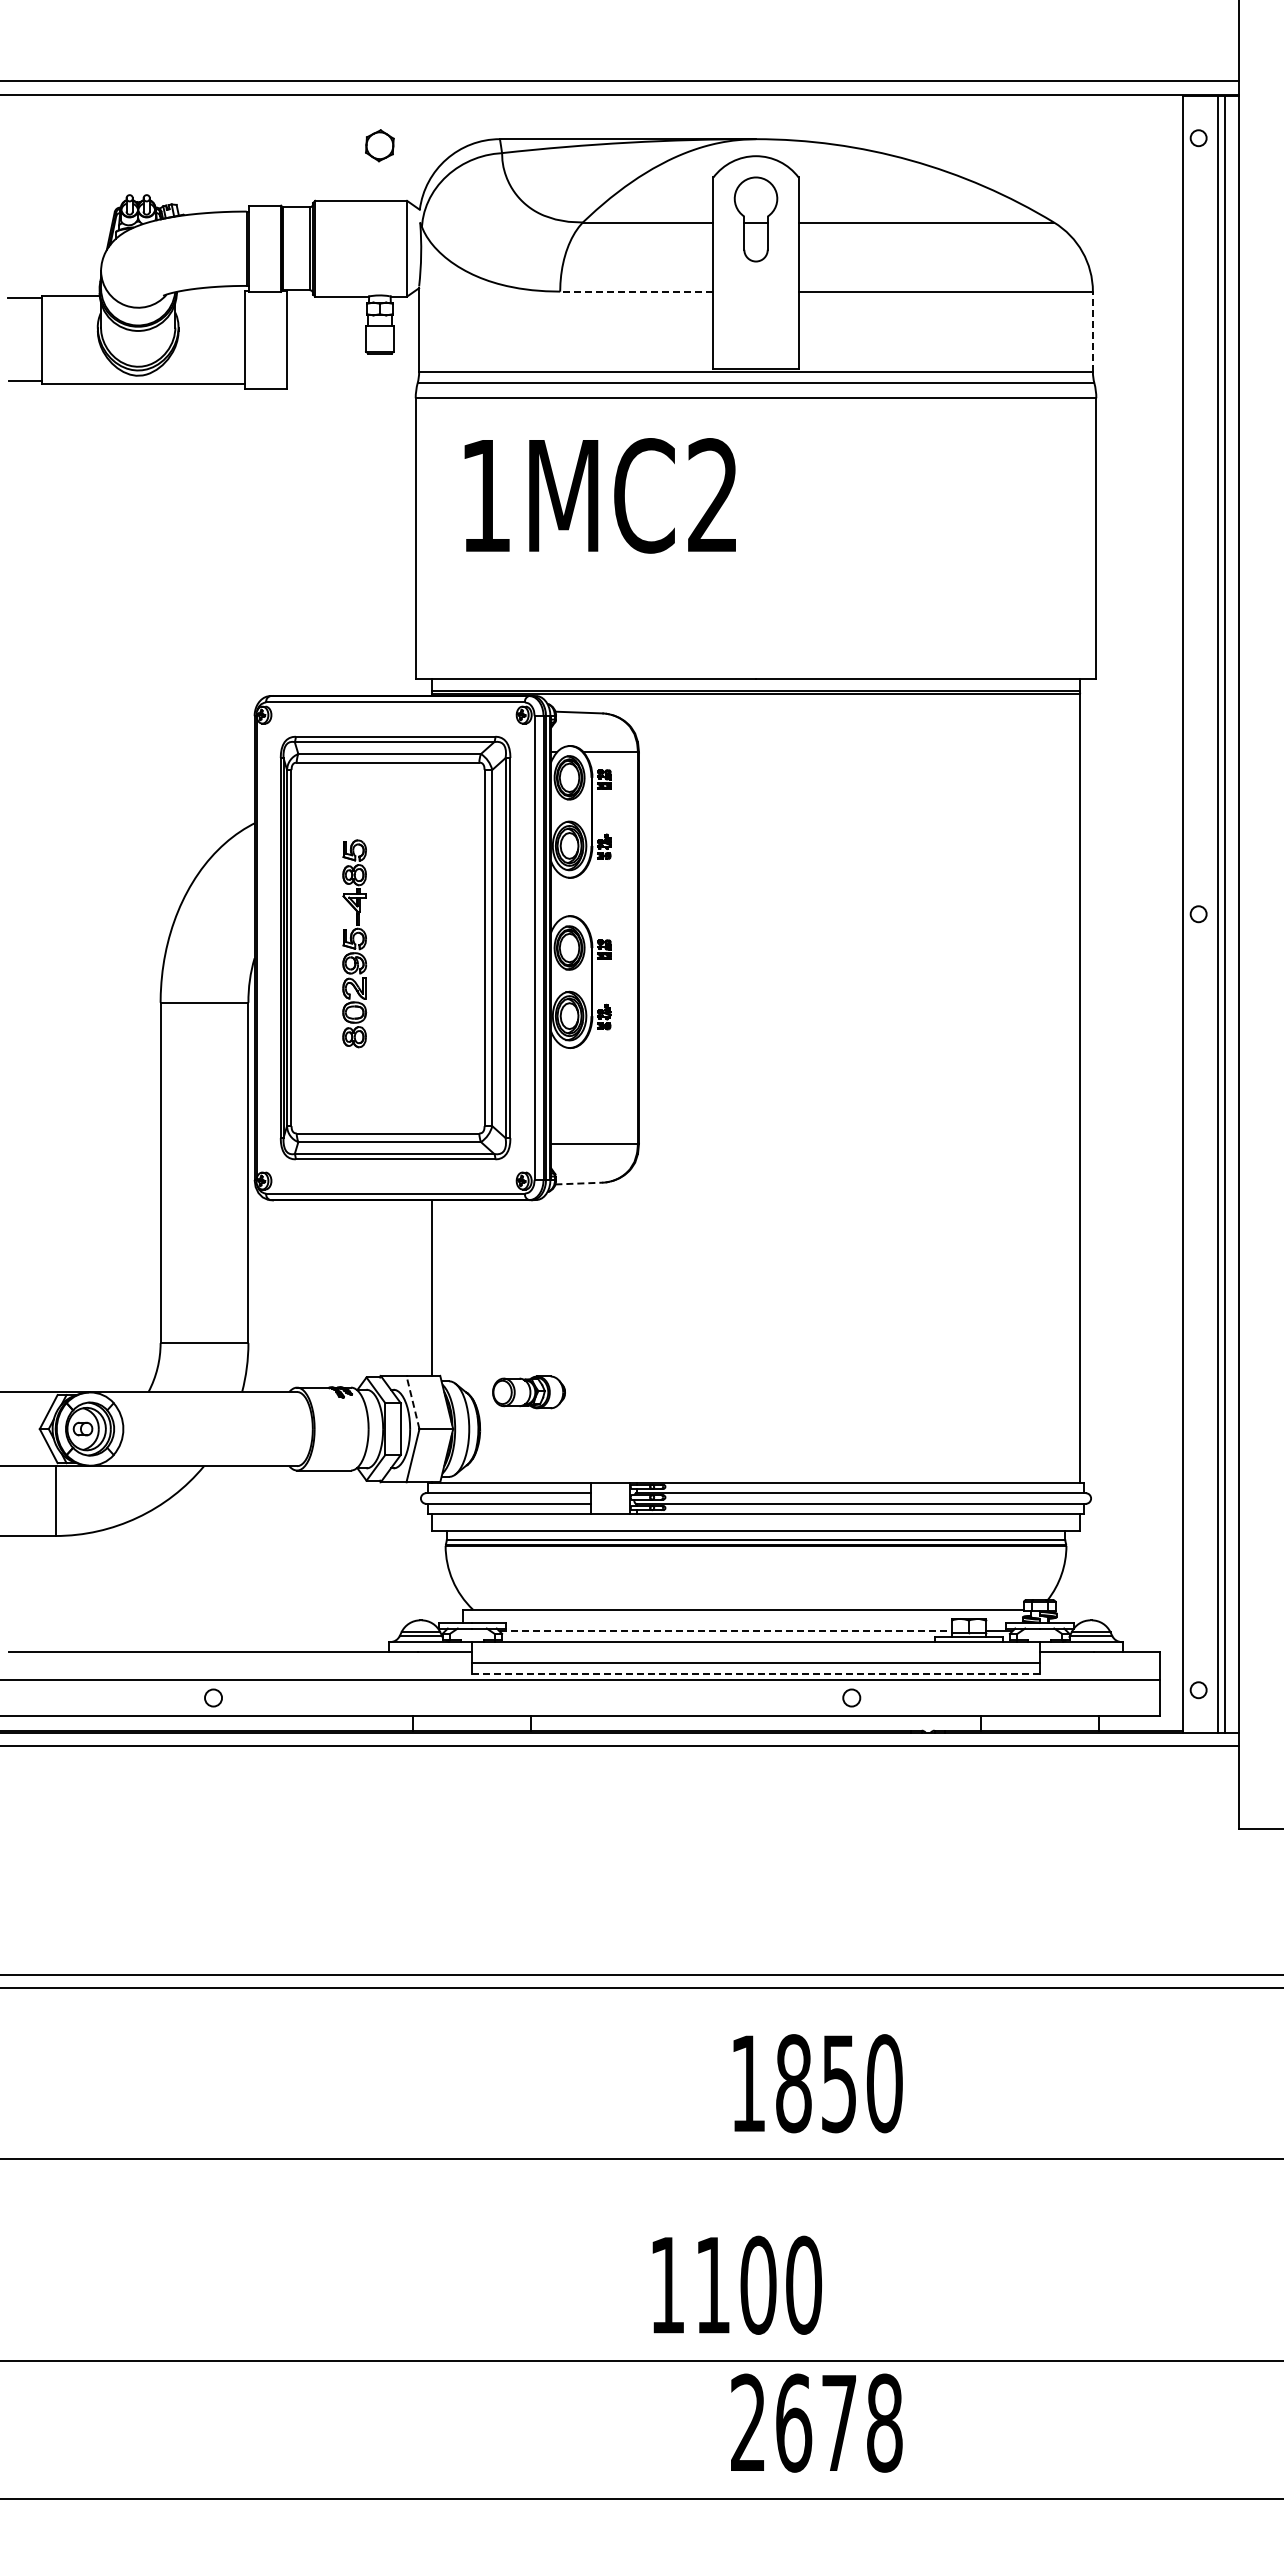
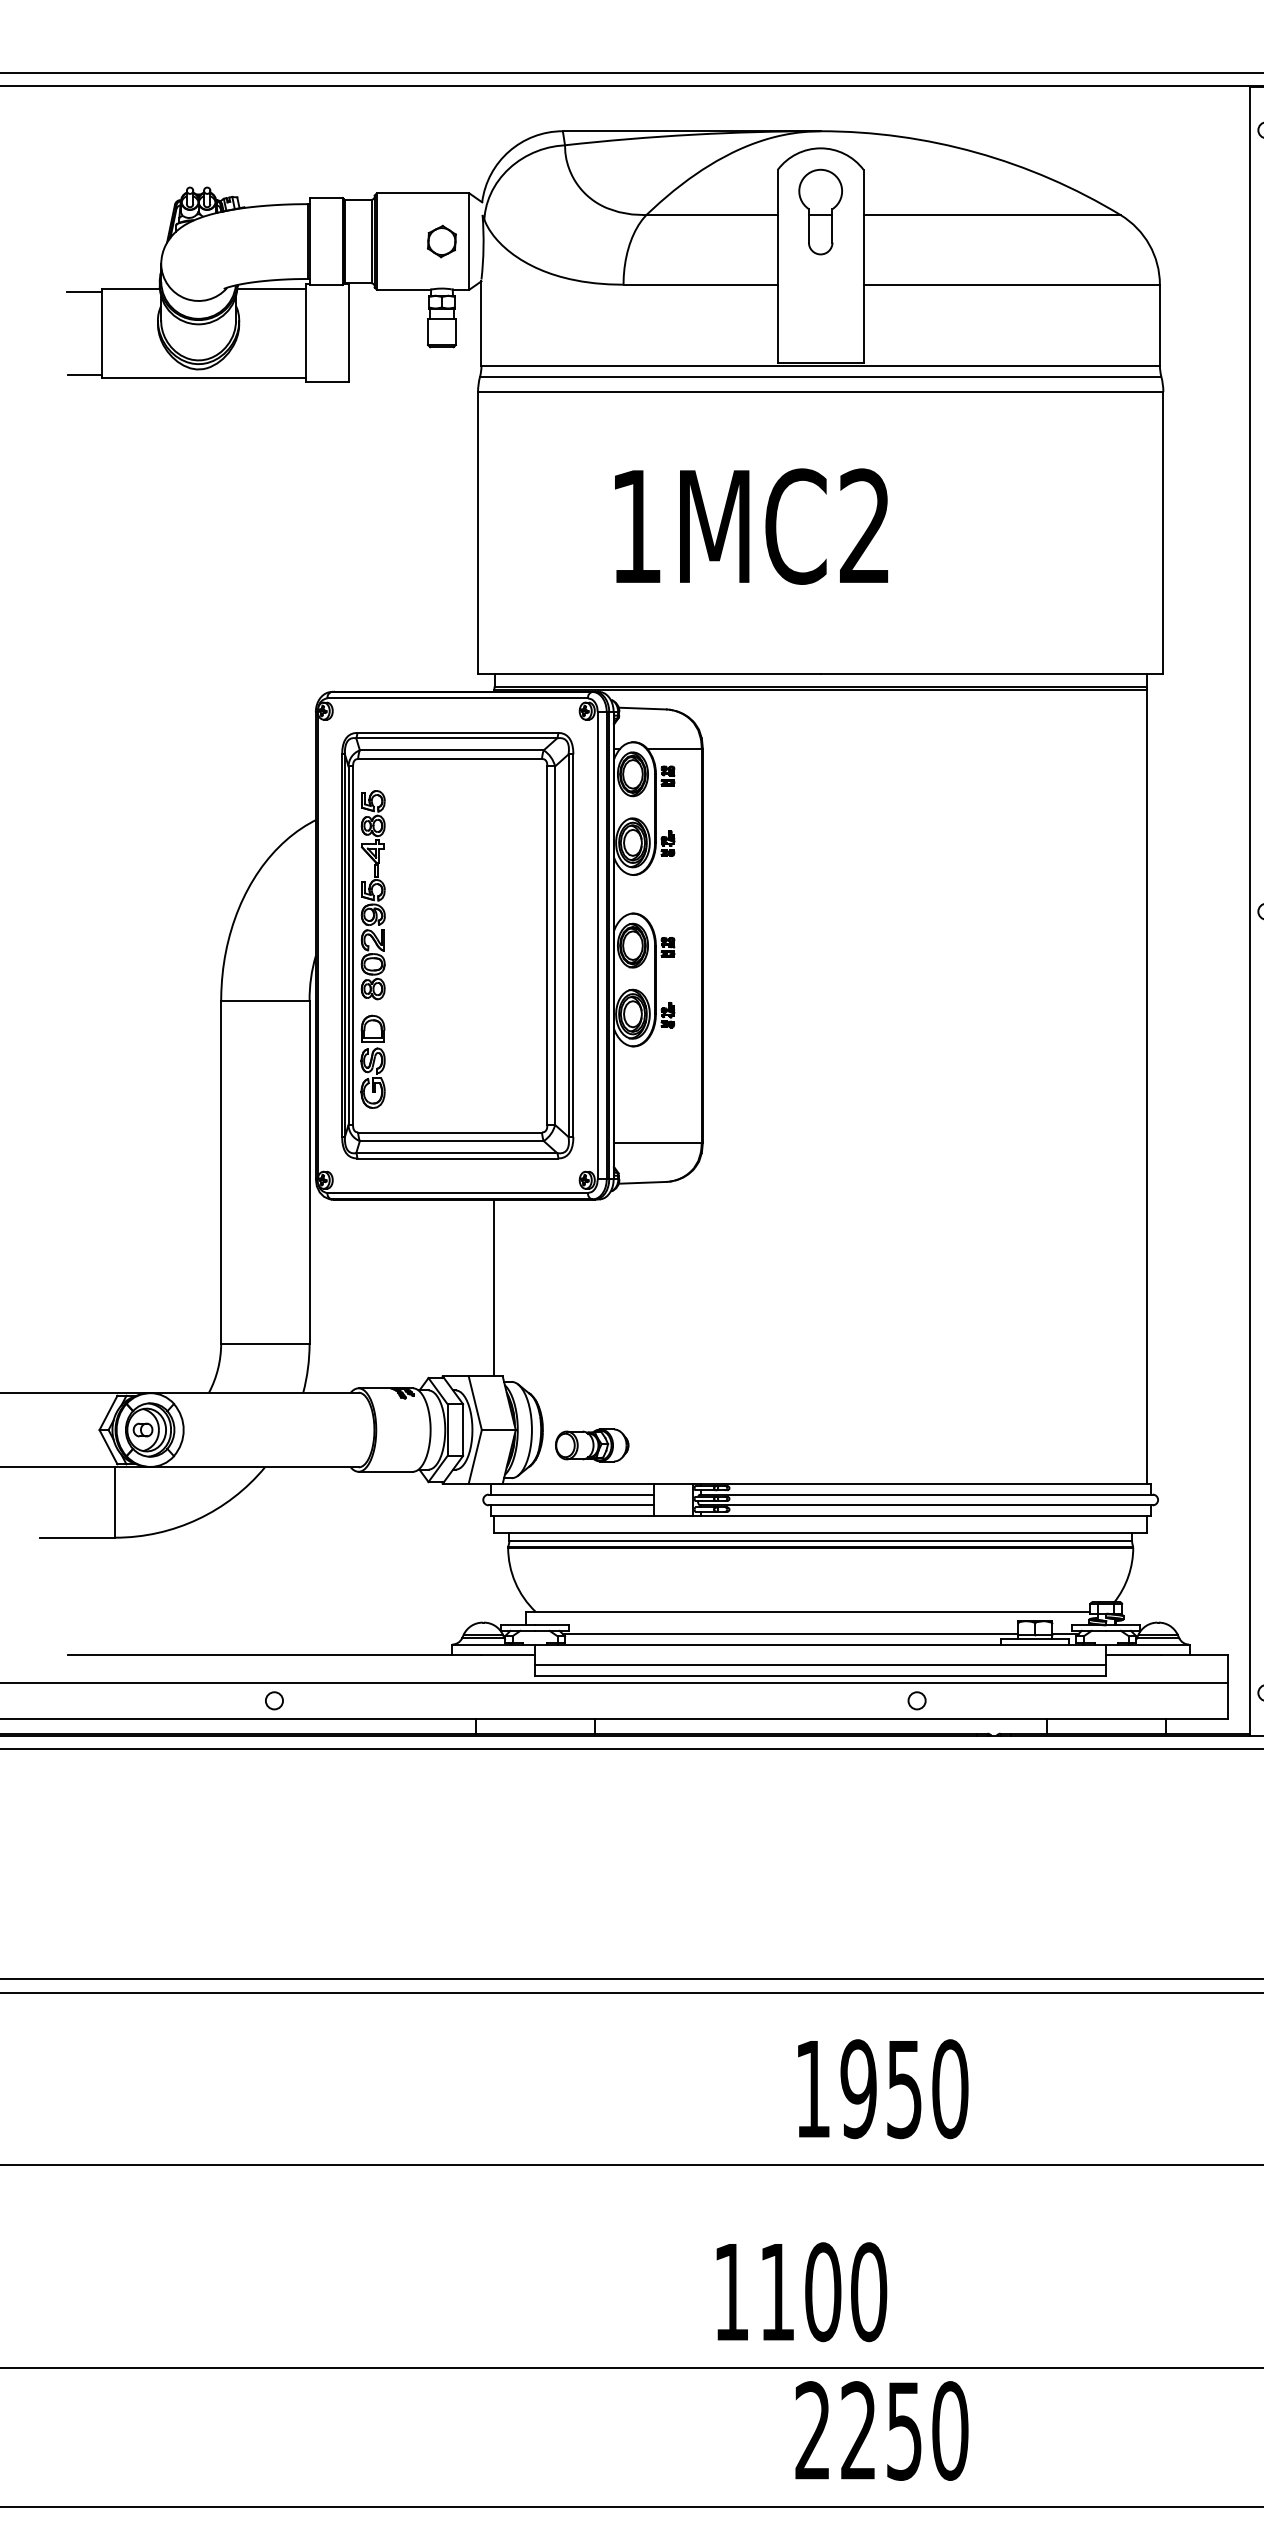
part: (379, 145) -> (441, 241), moved
line: (636, 291) -> (700, 284), dashed -> solid
line: (210, 295) -> (271, 288), added
line: (1092, 331) -> (1159, 324), dashed -> solid
text: (599, 495) -> (750, 526), moved
part: (354, 943) -> (373, 894), moved
part: (311, 1063) -> (373, 1061), added
line: (579, 1183) -> (642, 1182), dashed -> solid
part: (528, 1392) -> (591, 1445), moved
line: (412, 1402) -> (474, 1403), dashed -> solid
line: (726, 1631) -> (790, 1633), dashed -> solid
line: (756, 1673) -> (821, 1676), dashed -> solid
text: (793, 2083) -> (858, 2088), 1850 -> 1950
text: (839, 2422) -> (904, 2430), 2678 -> 2250

